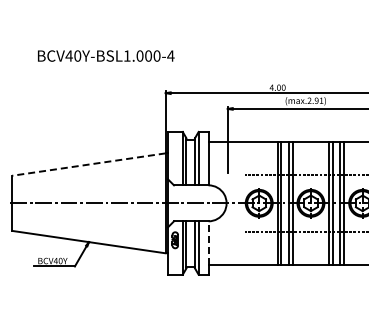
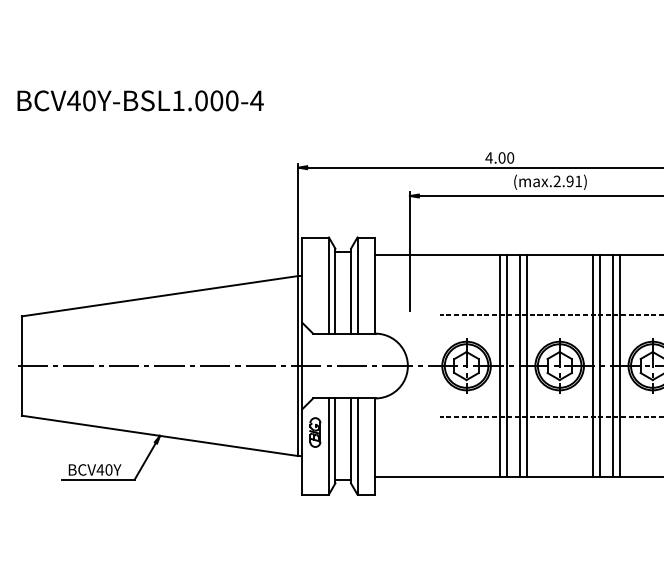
text: (106, 55) -> (141, 99), moved
line: (89, 164) -> (160, 296), dashed -> solid
line: (208, 243) -> (375, 438), dashed -> solid

